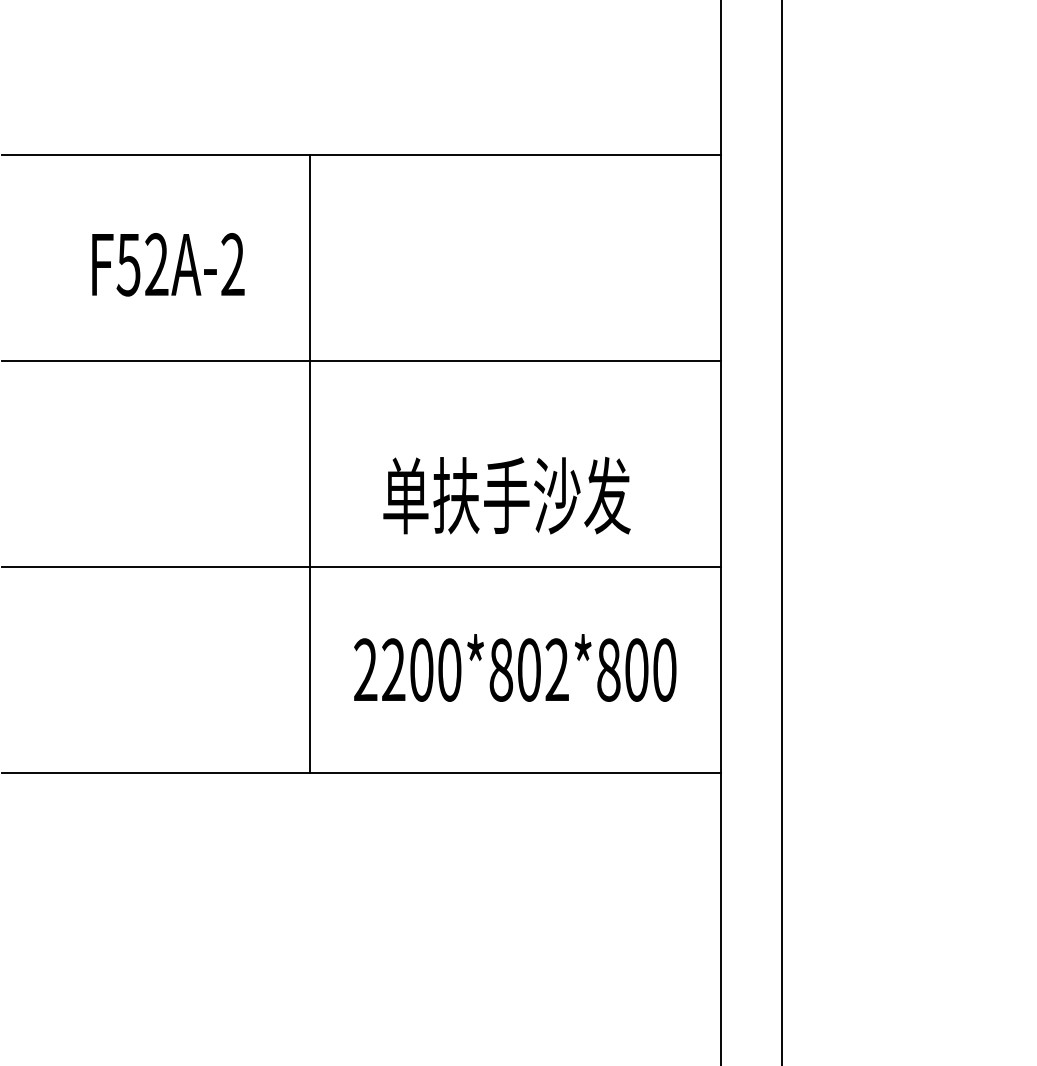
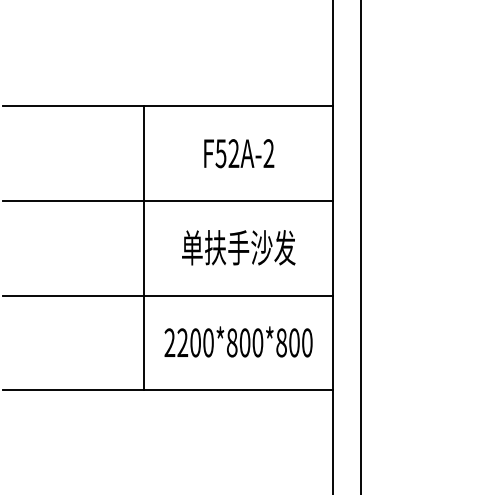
text: (168, 264) -> (239, 153), moved
text: (506, 495) -> (238, 247), moved
text: (556, 669) -> (257, 342), 2200*802*800 -> 2200*800*800

